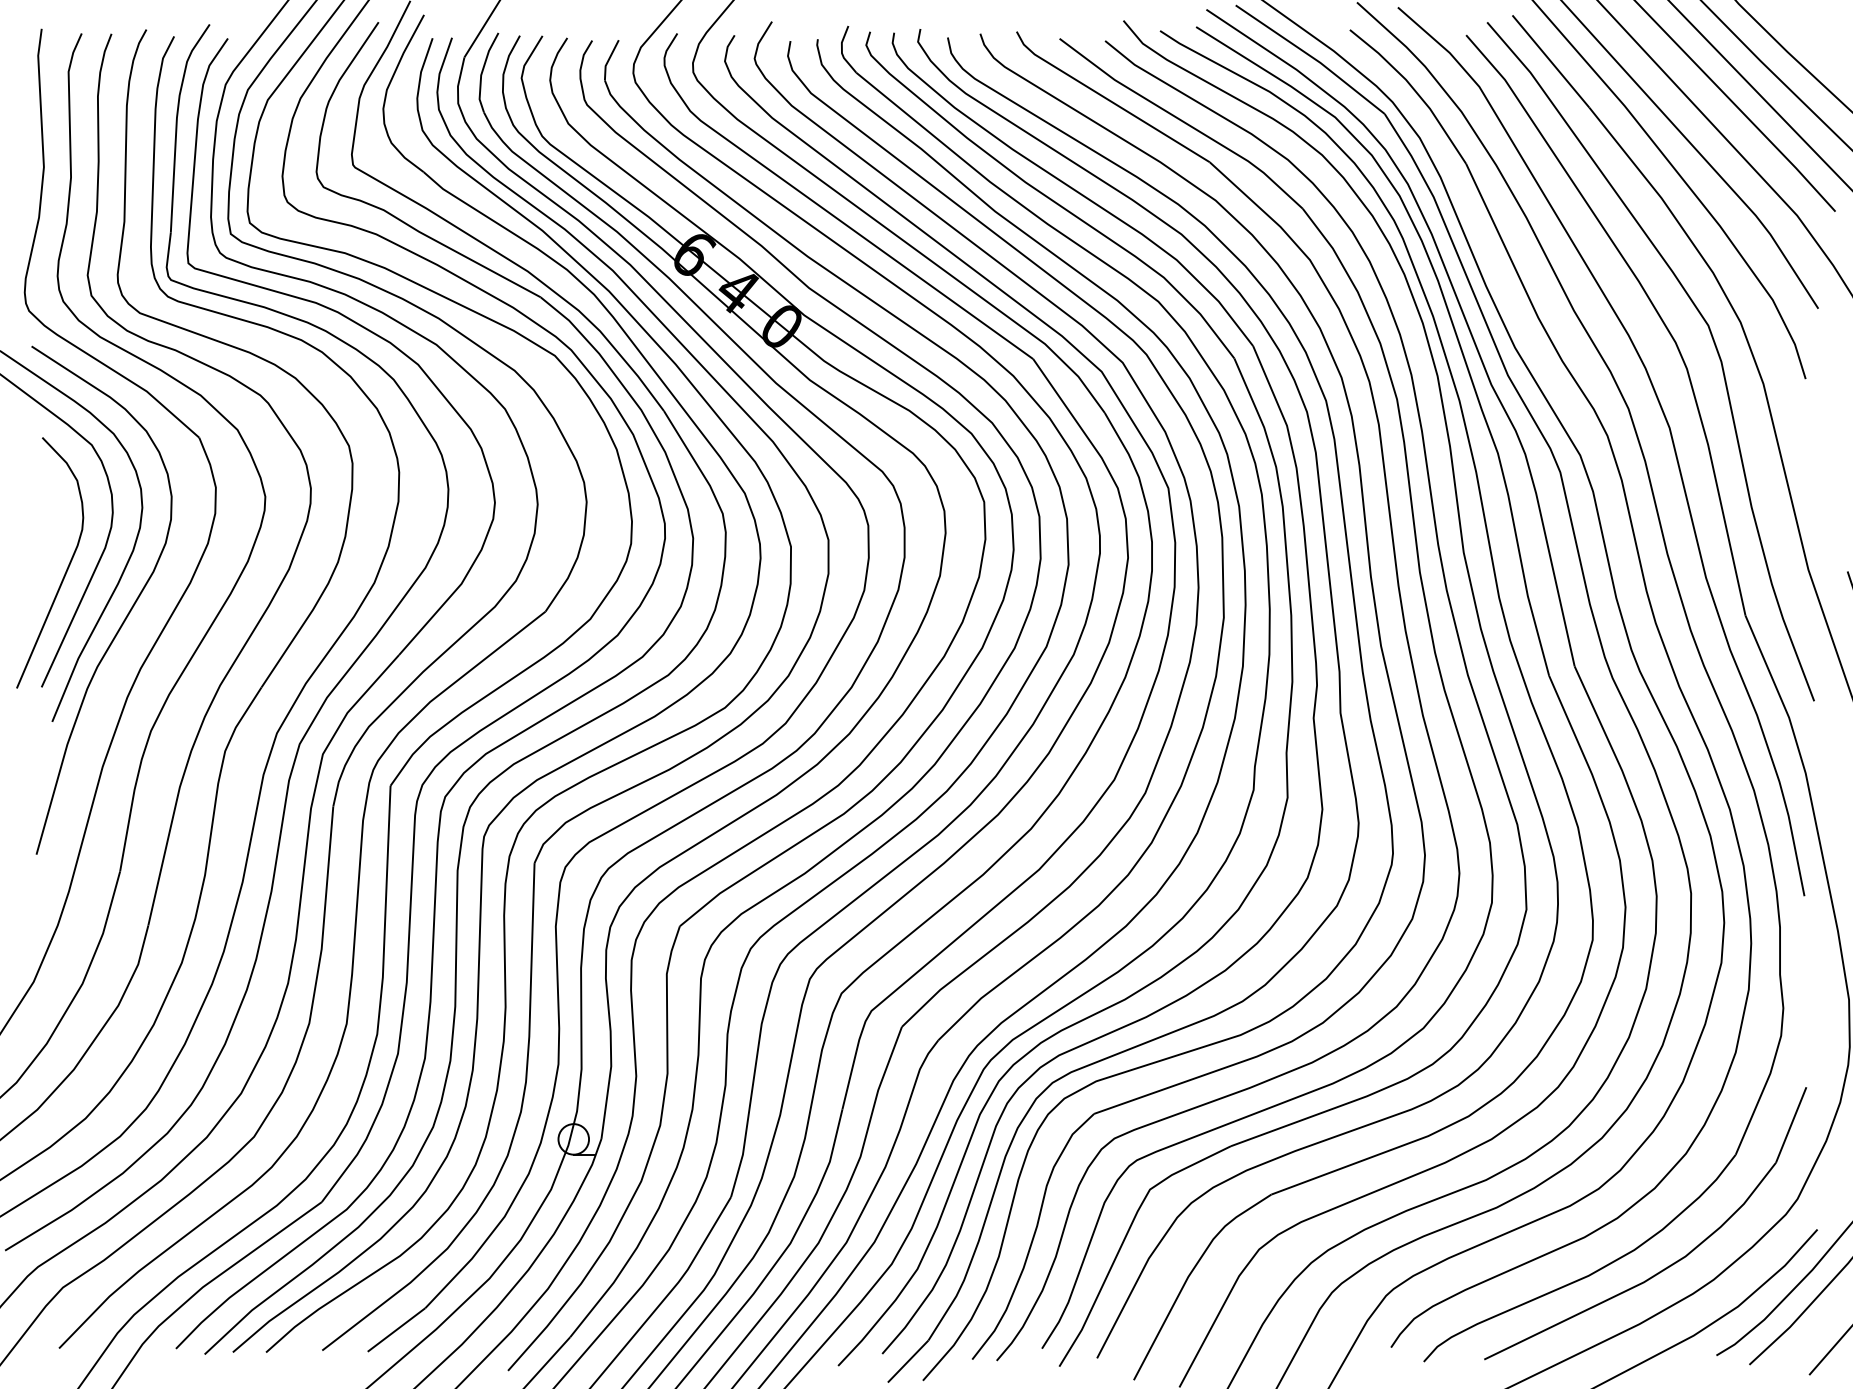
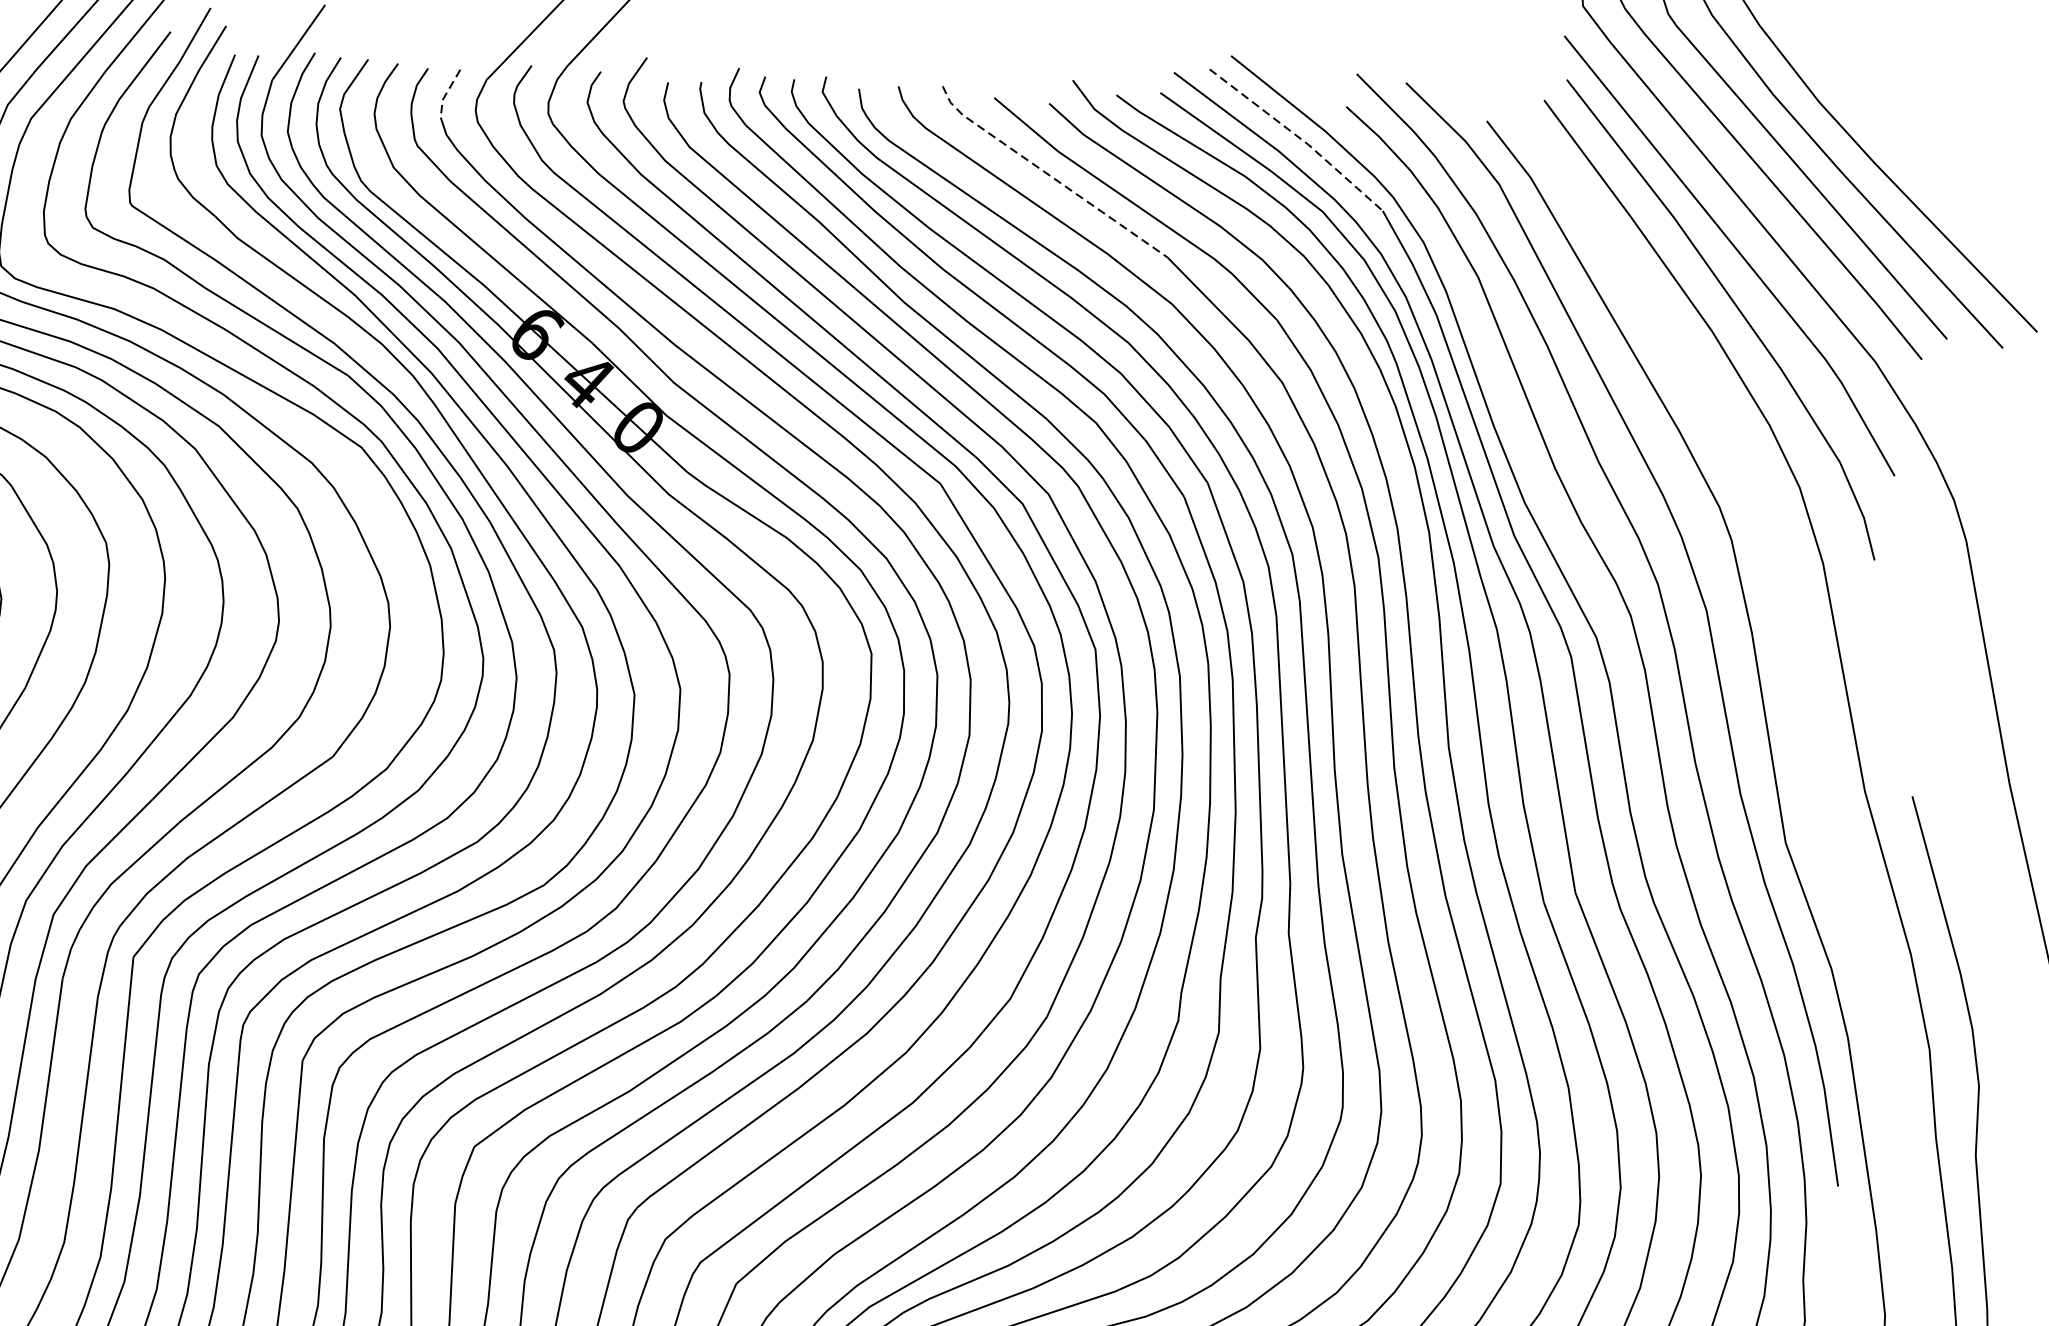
line: (1313, 57) -> (1300, 137), solid -> dashed
line: (608, 60) -> (446, 93), solid -> dashed
line: (1108, 99) -> (1049, 174), solid -> dashed
curve: (1712, 340) -> (1764, 507), removed

